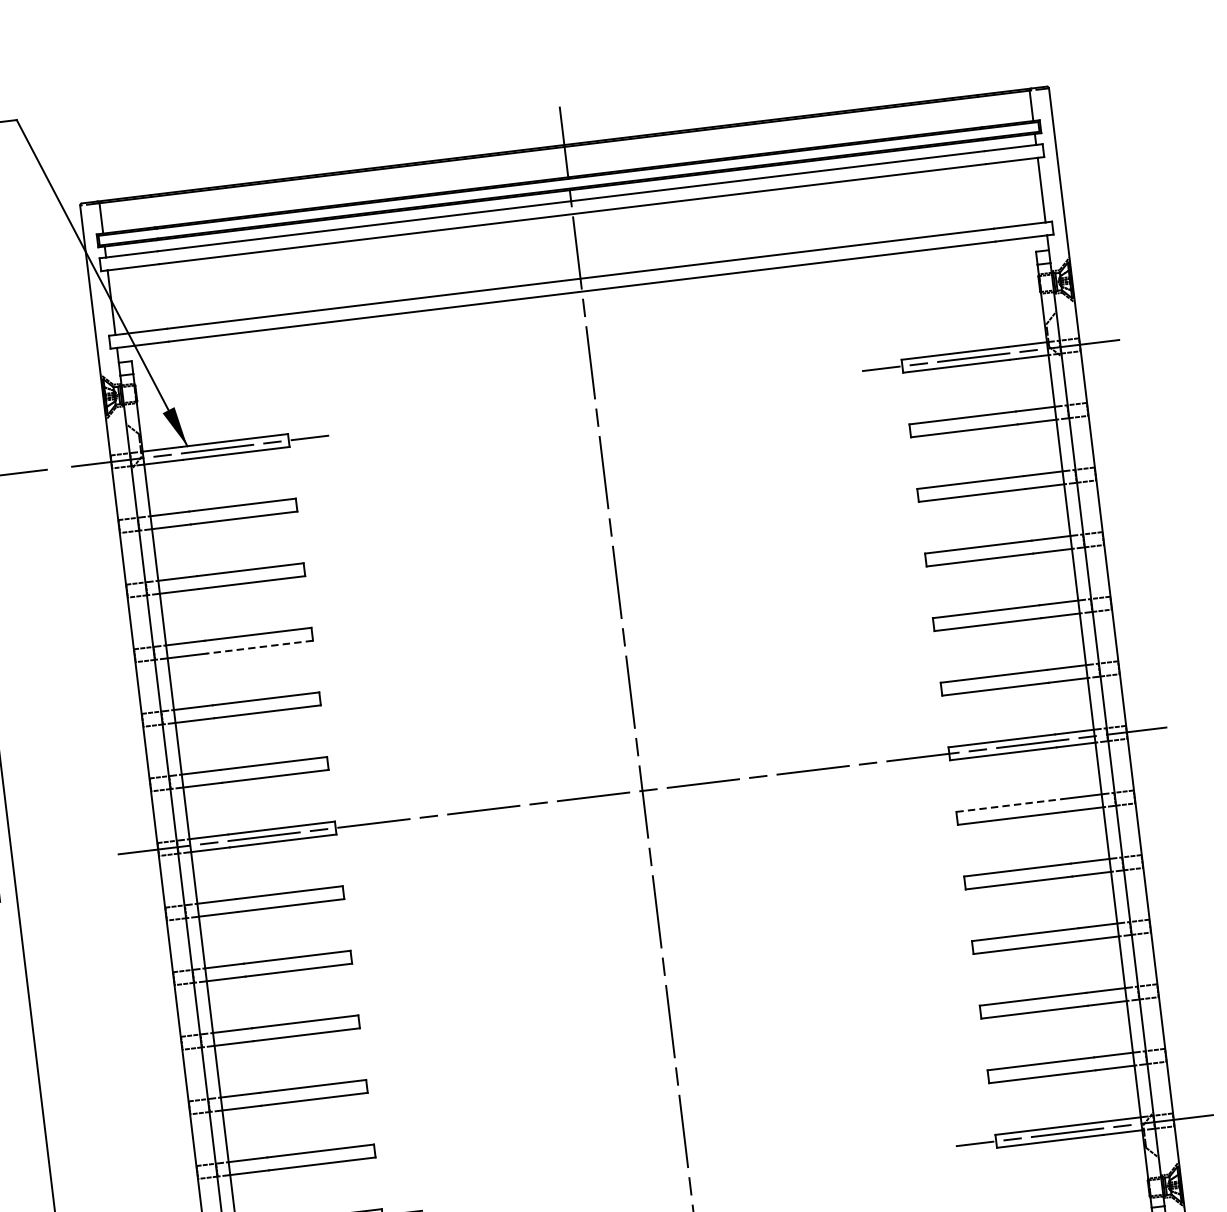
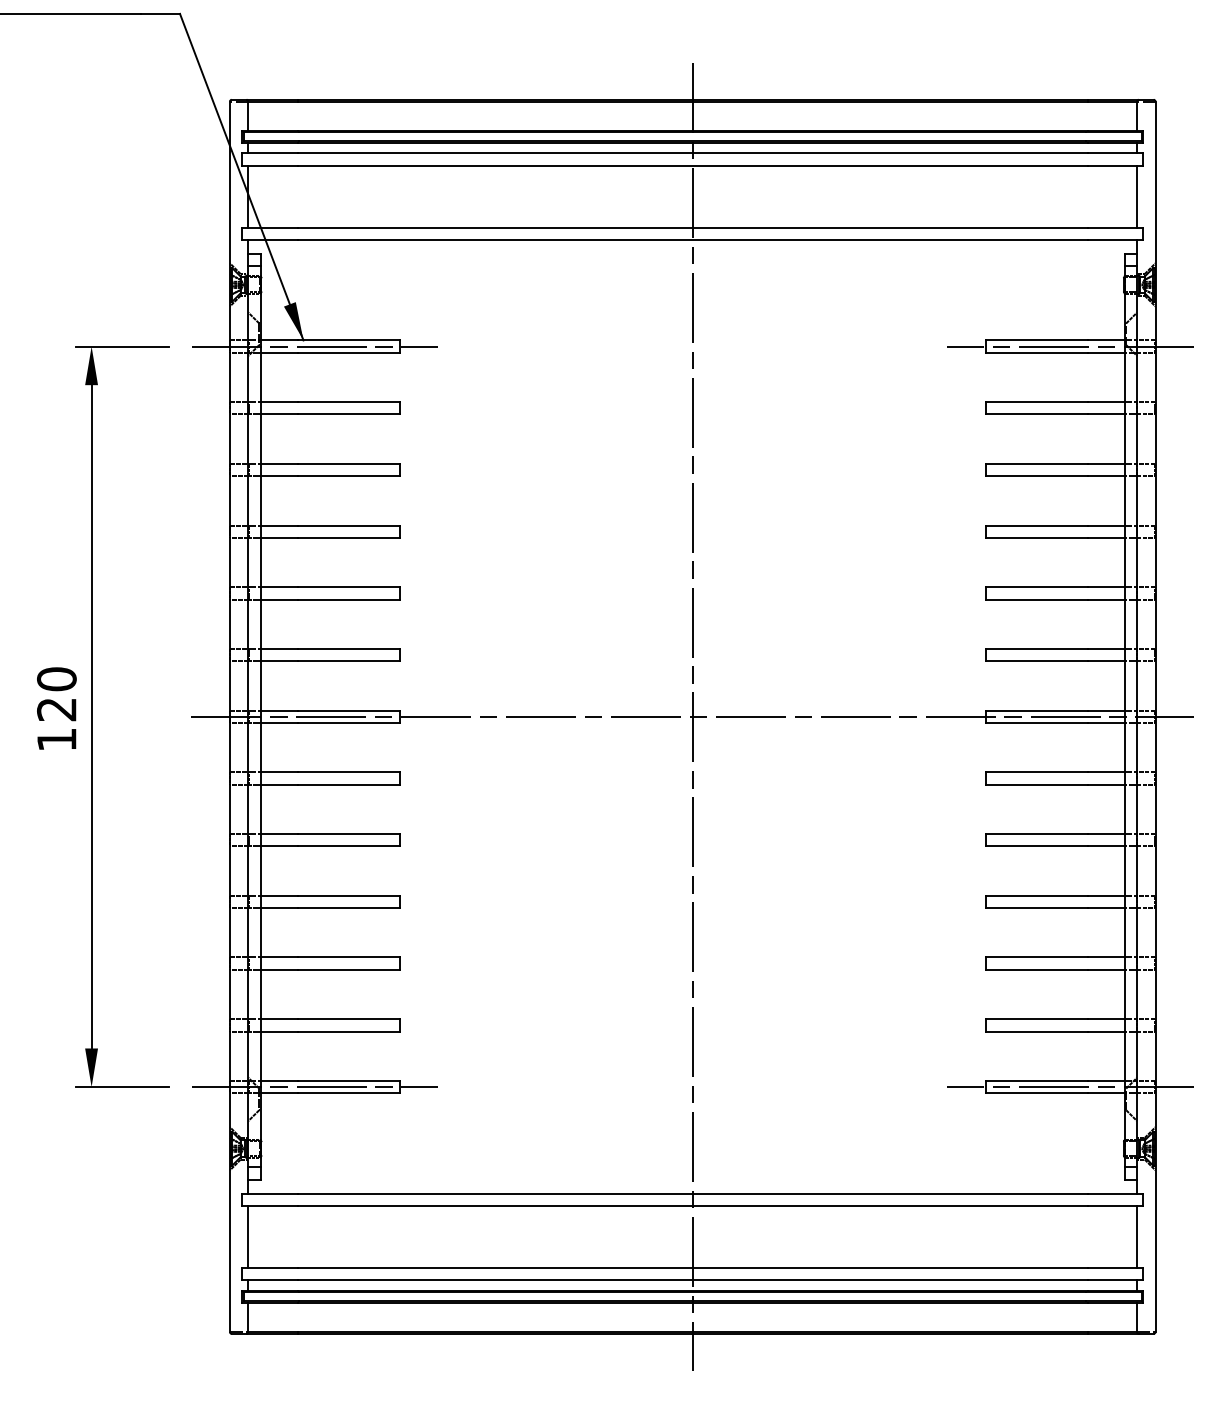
line: (259, 646) -> (348, 537), dashed -> solid
line: (1009, 805) -> (1036, 772), dashed -> solid

